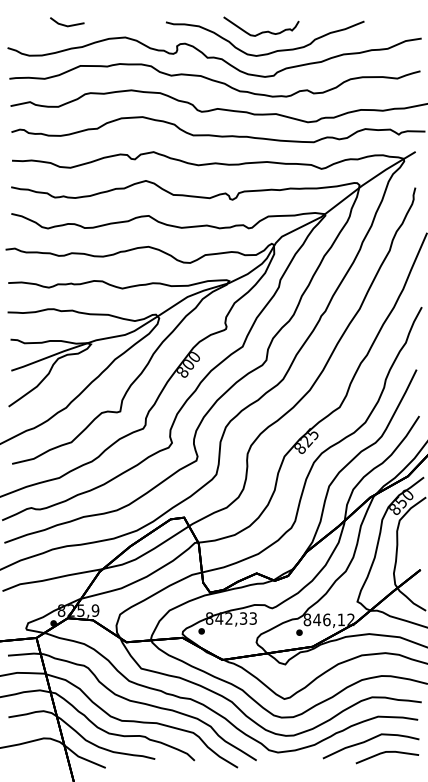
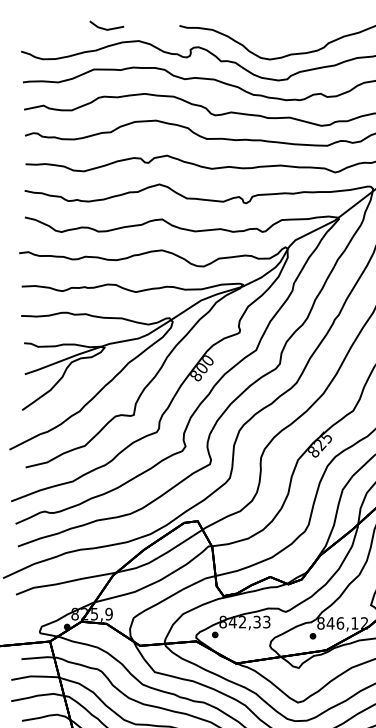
line: (65, 24) -> (105, 28), moved
curve: (262, 31) -> (276, 35), removed

